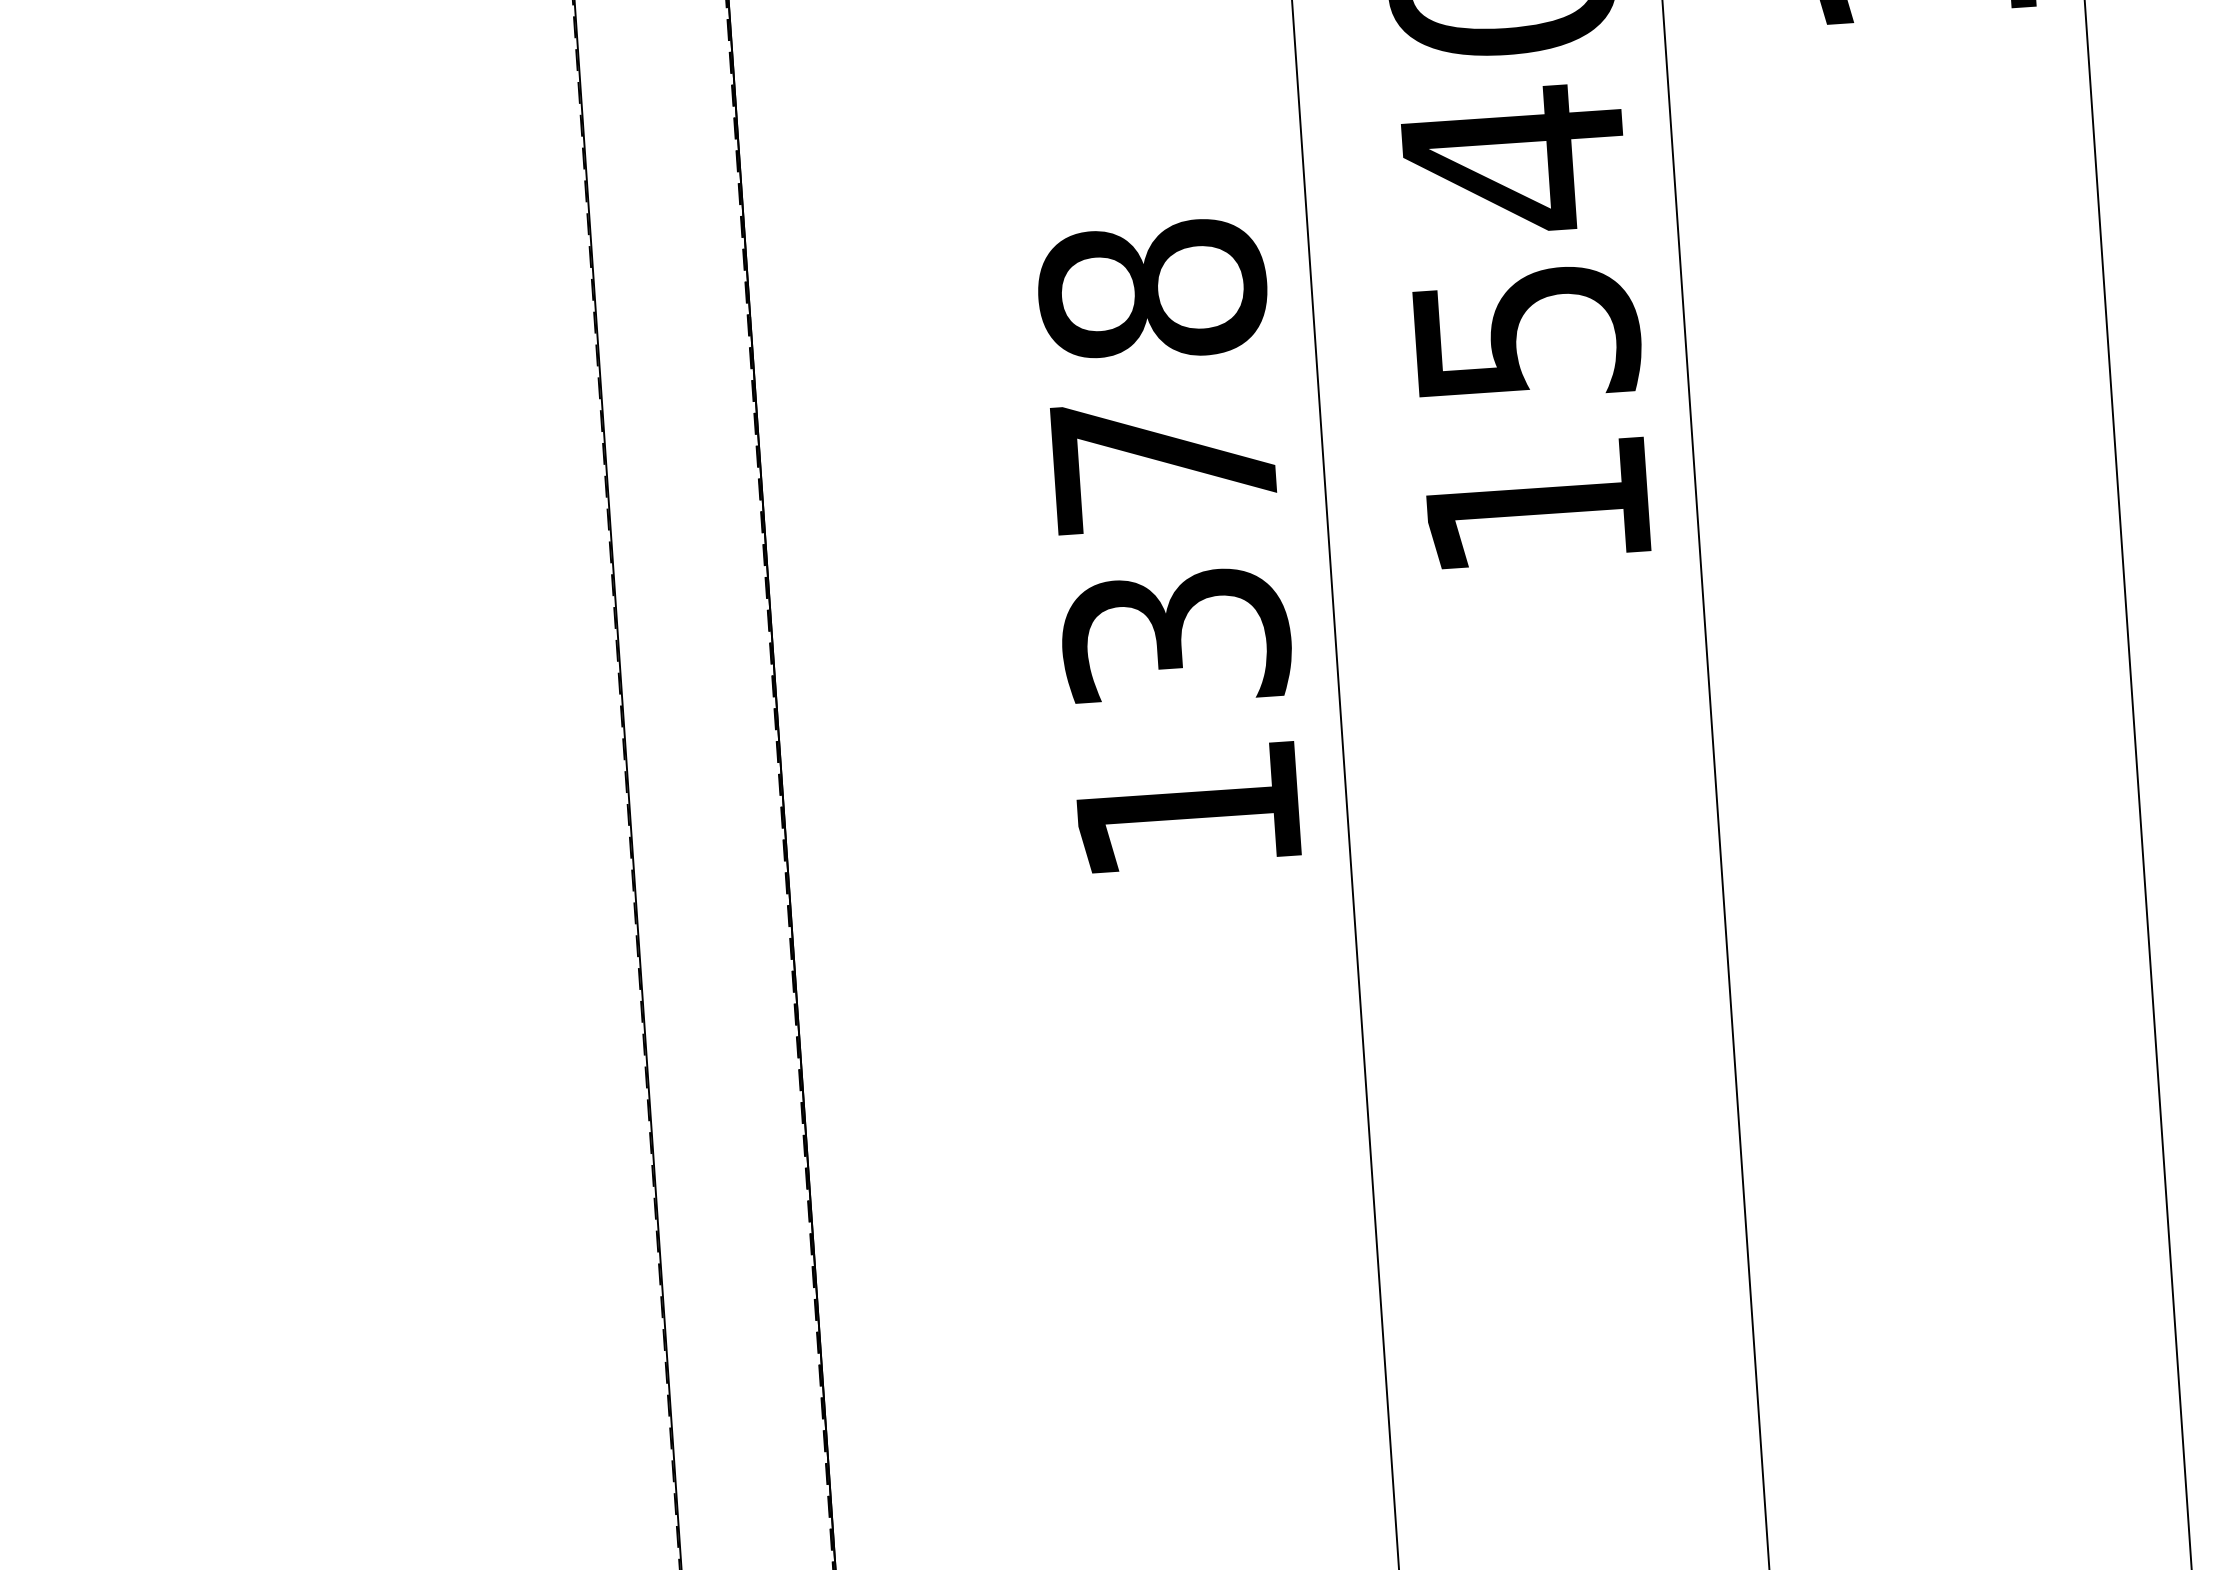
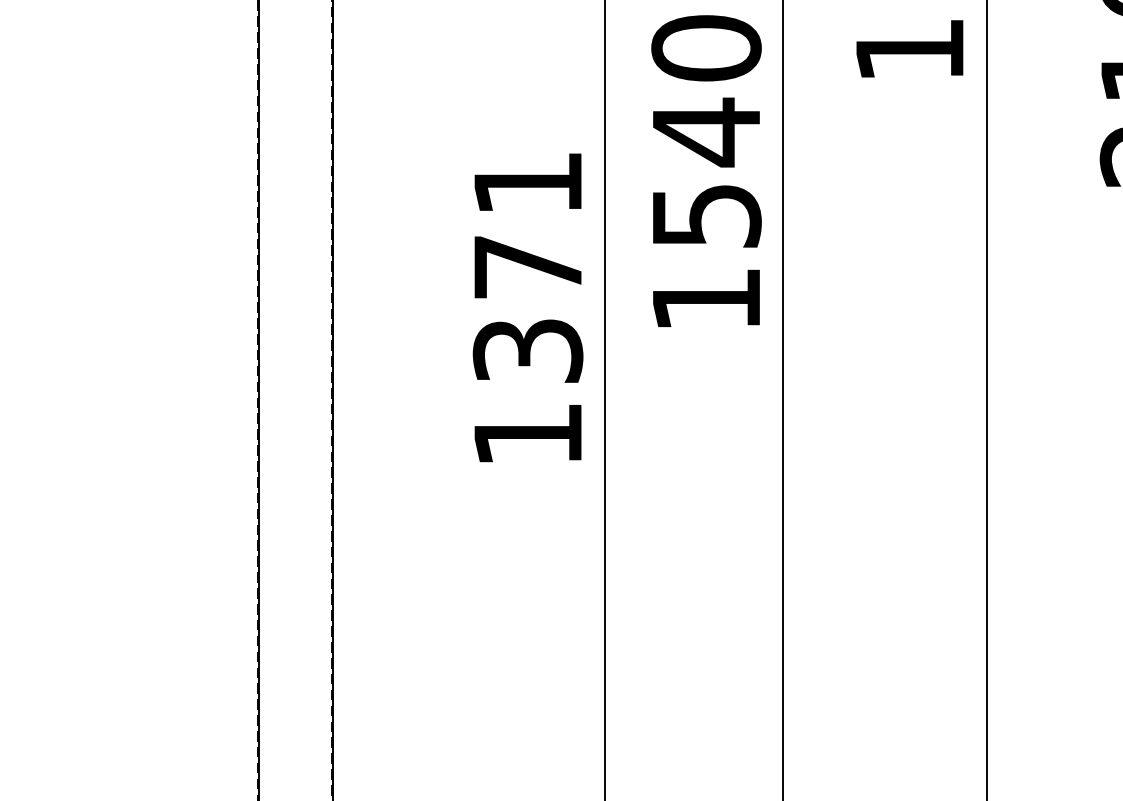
text: (1151, 291) -> (527, 183), 1378 -> 1371

